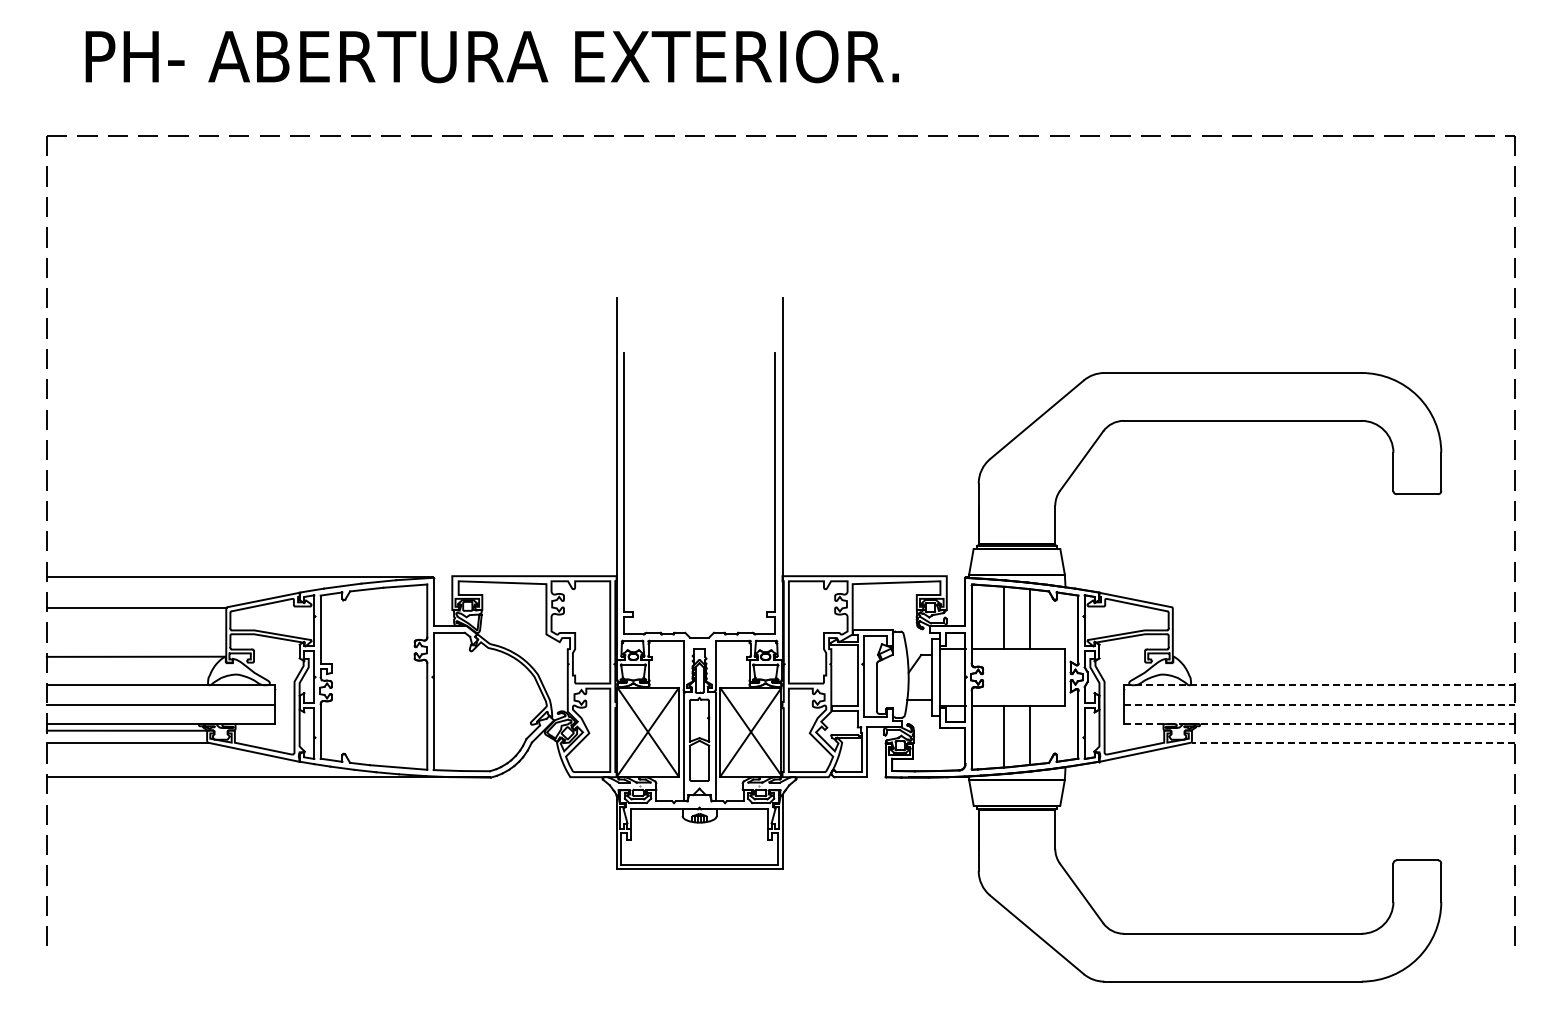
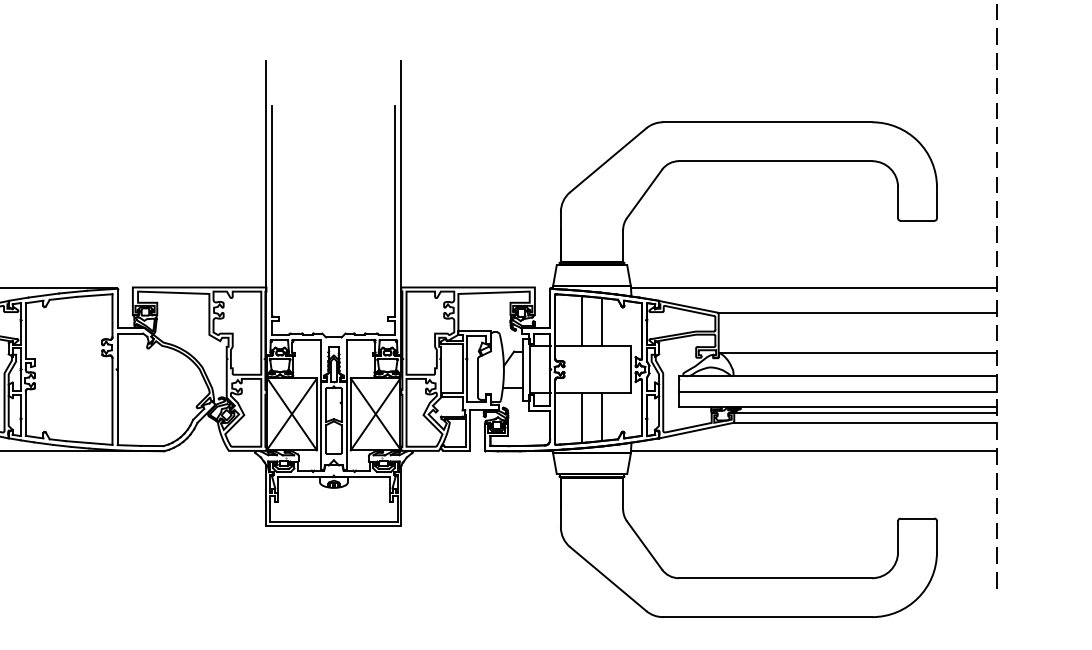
line: (1290, 577) -> (814, 288), added
line: (1343, 607) -> (857, 312), added
line: (1344, 656) -> (858, 352), added
line: (1319, 685) -> (837, 376), dashed -> solid
line: (1319, 704) -> (837, 391), dashed -> solid
line: (1319, 723) -> (837, 407), dashed -> solid
line: (1353, 730) -> (865, 412), added
line: (1353, 743) -> (865, 423), dashed -> solid
line: (1290, 777) -> (814, 451), added

